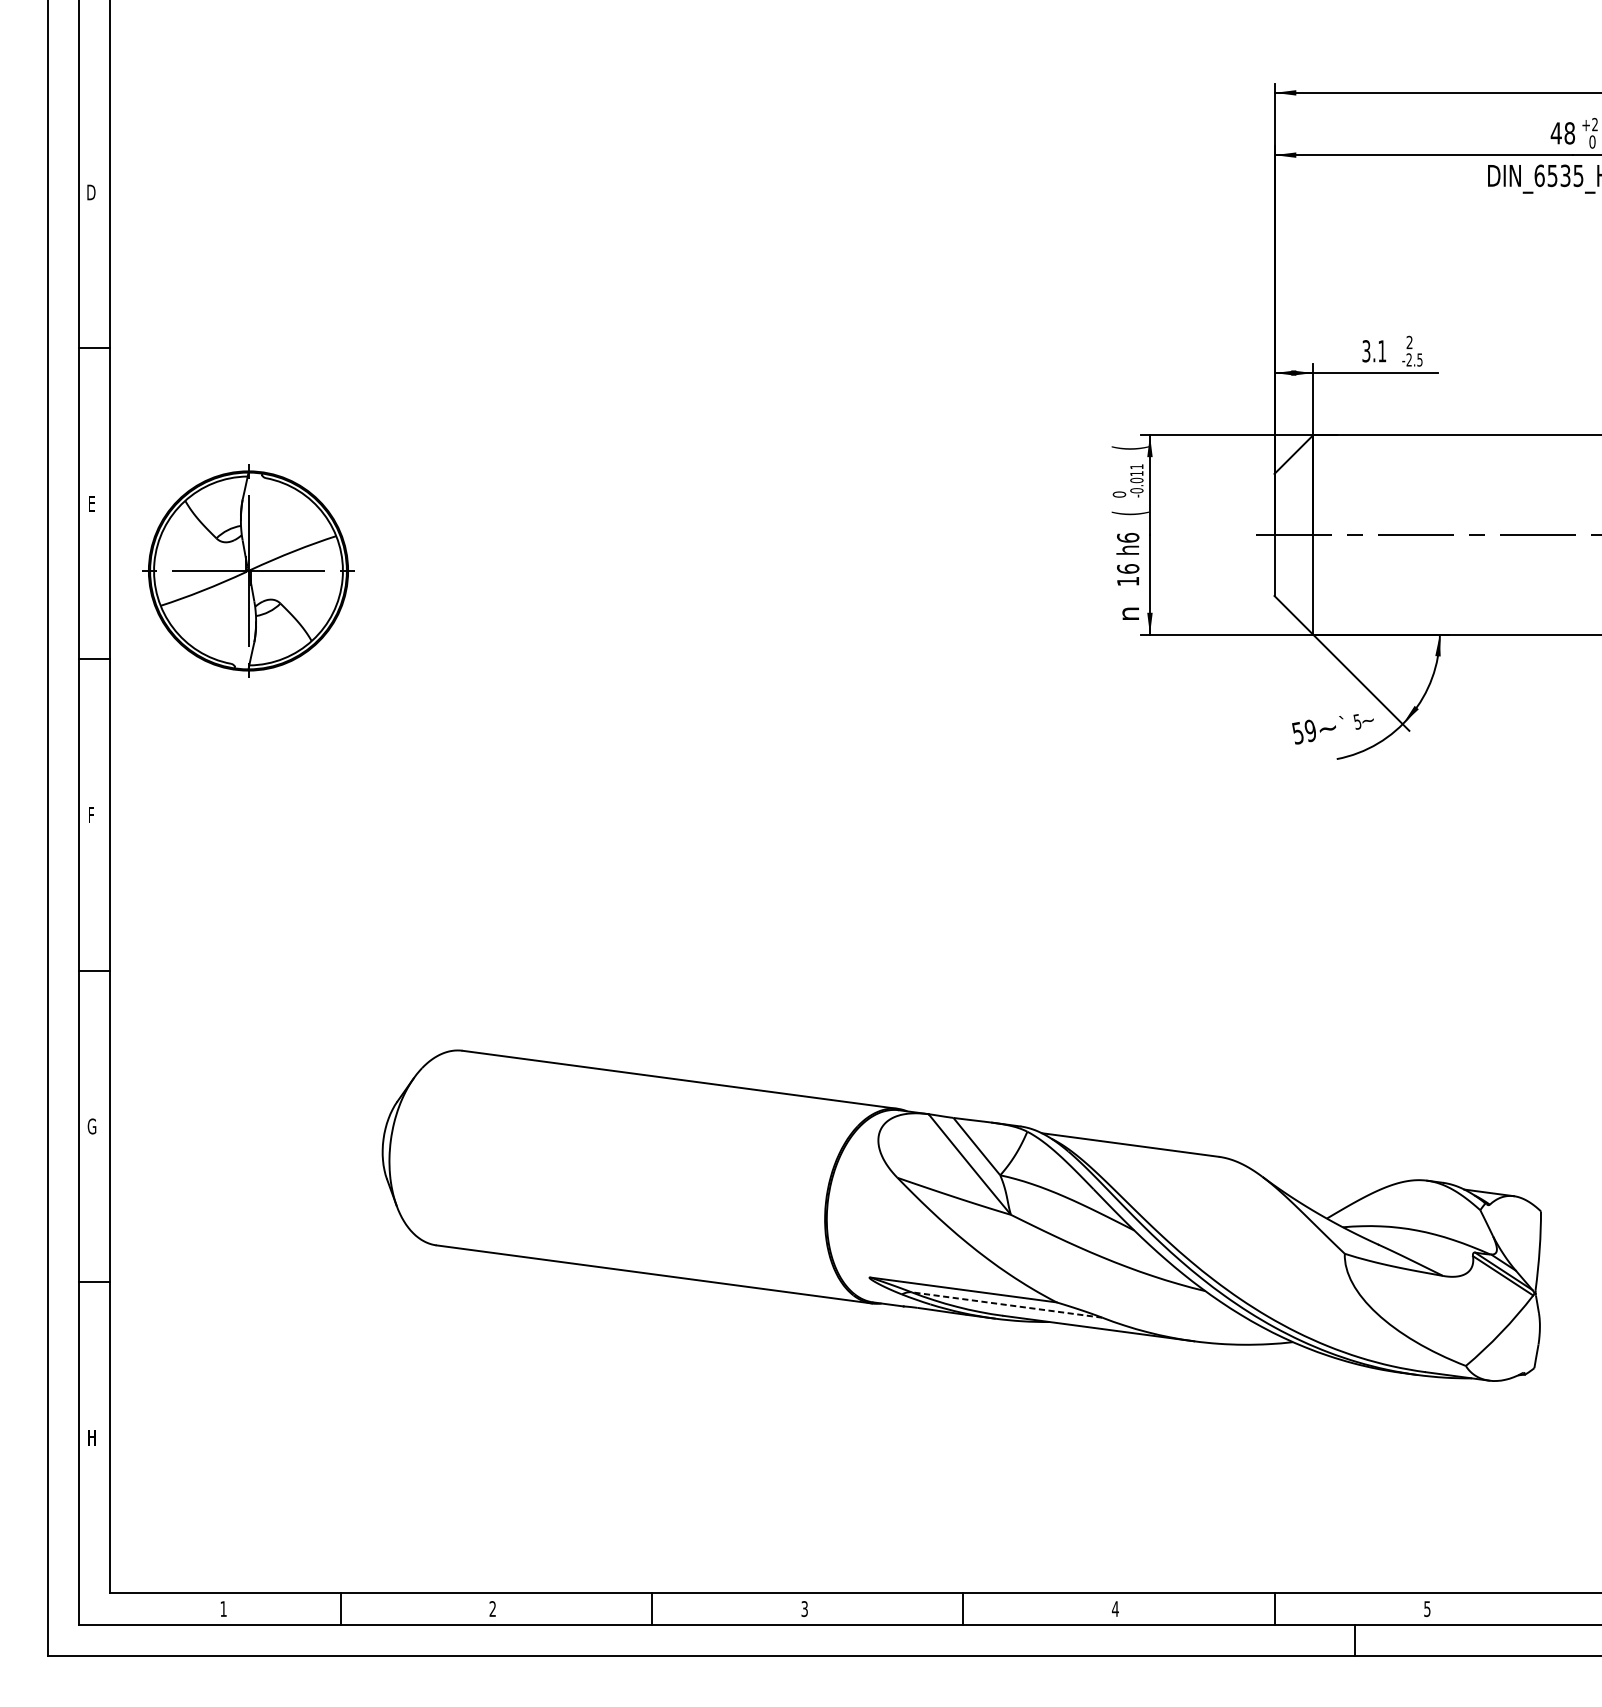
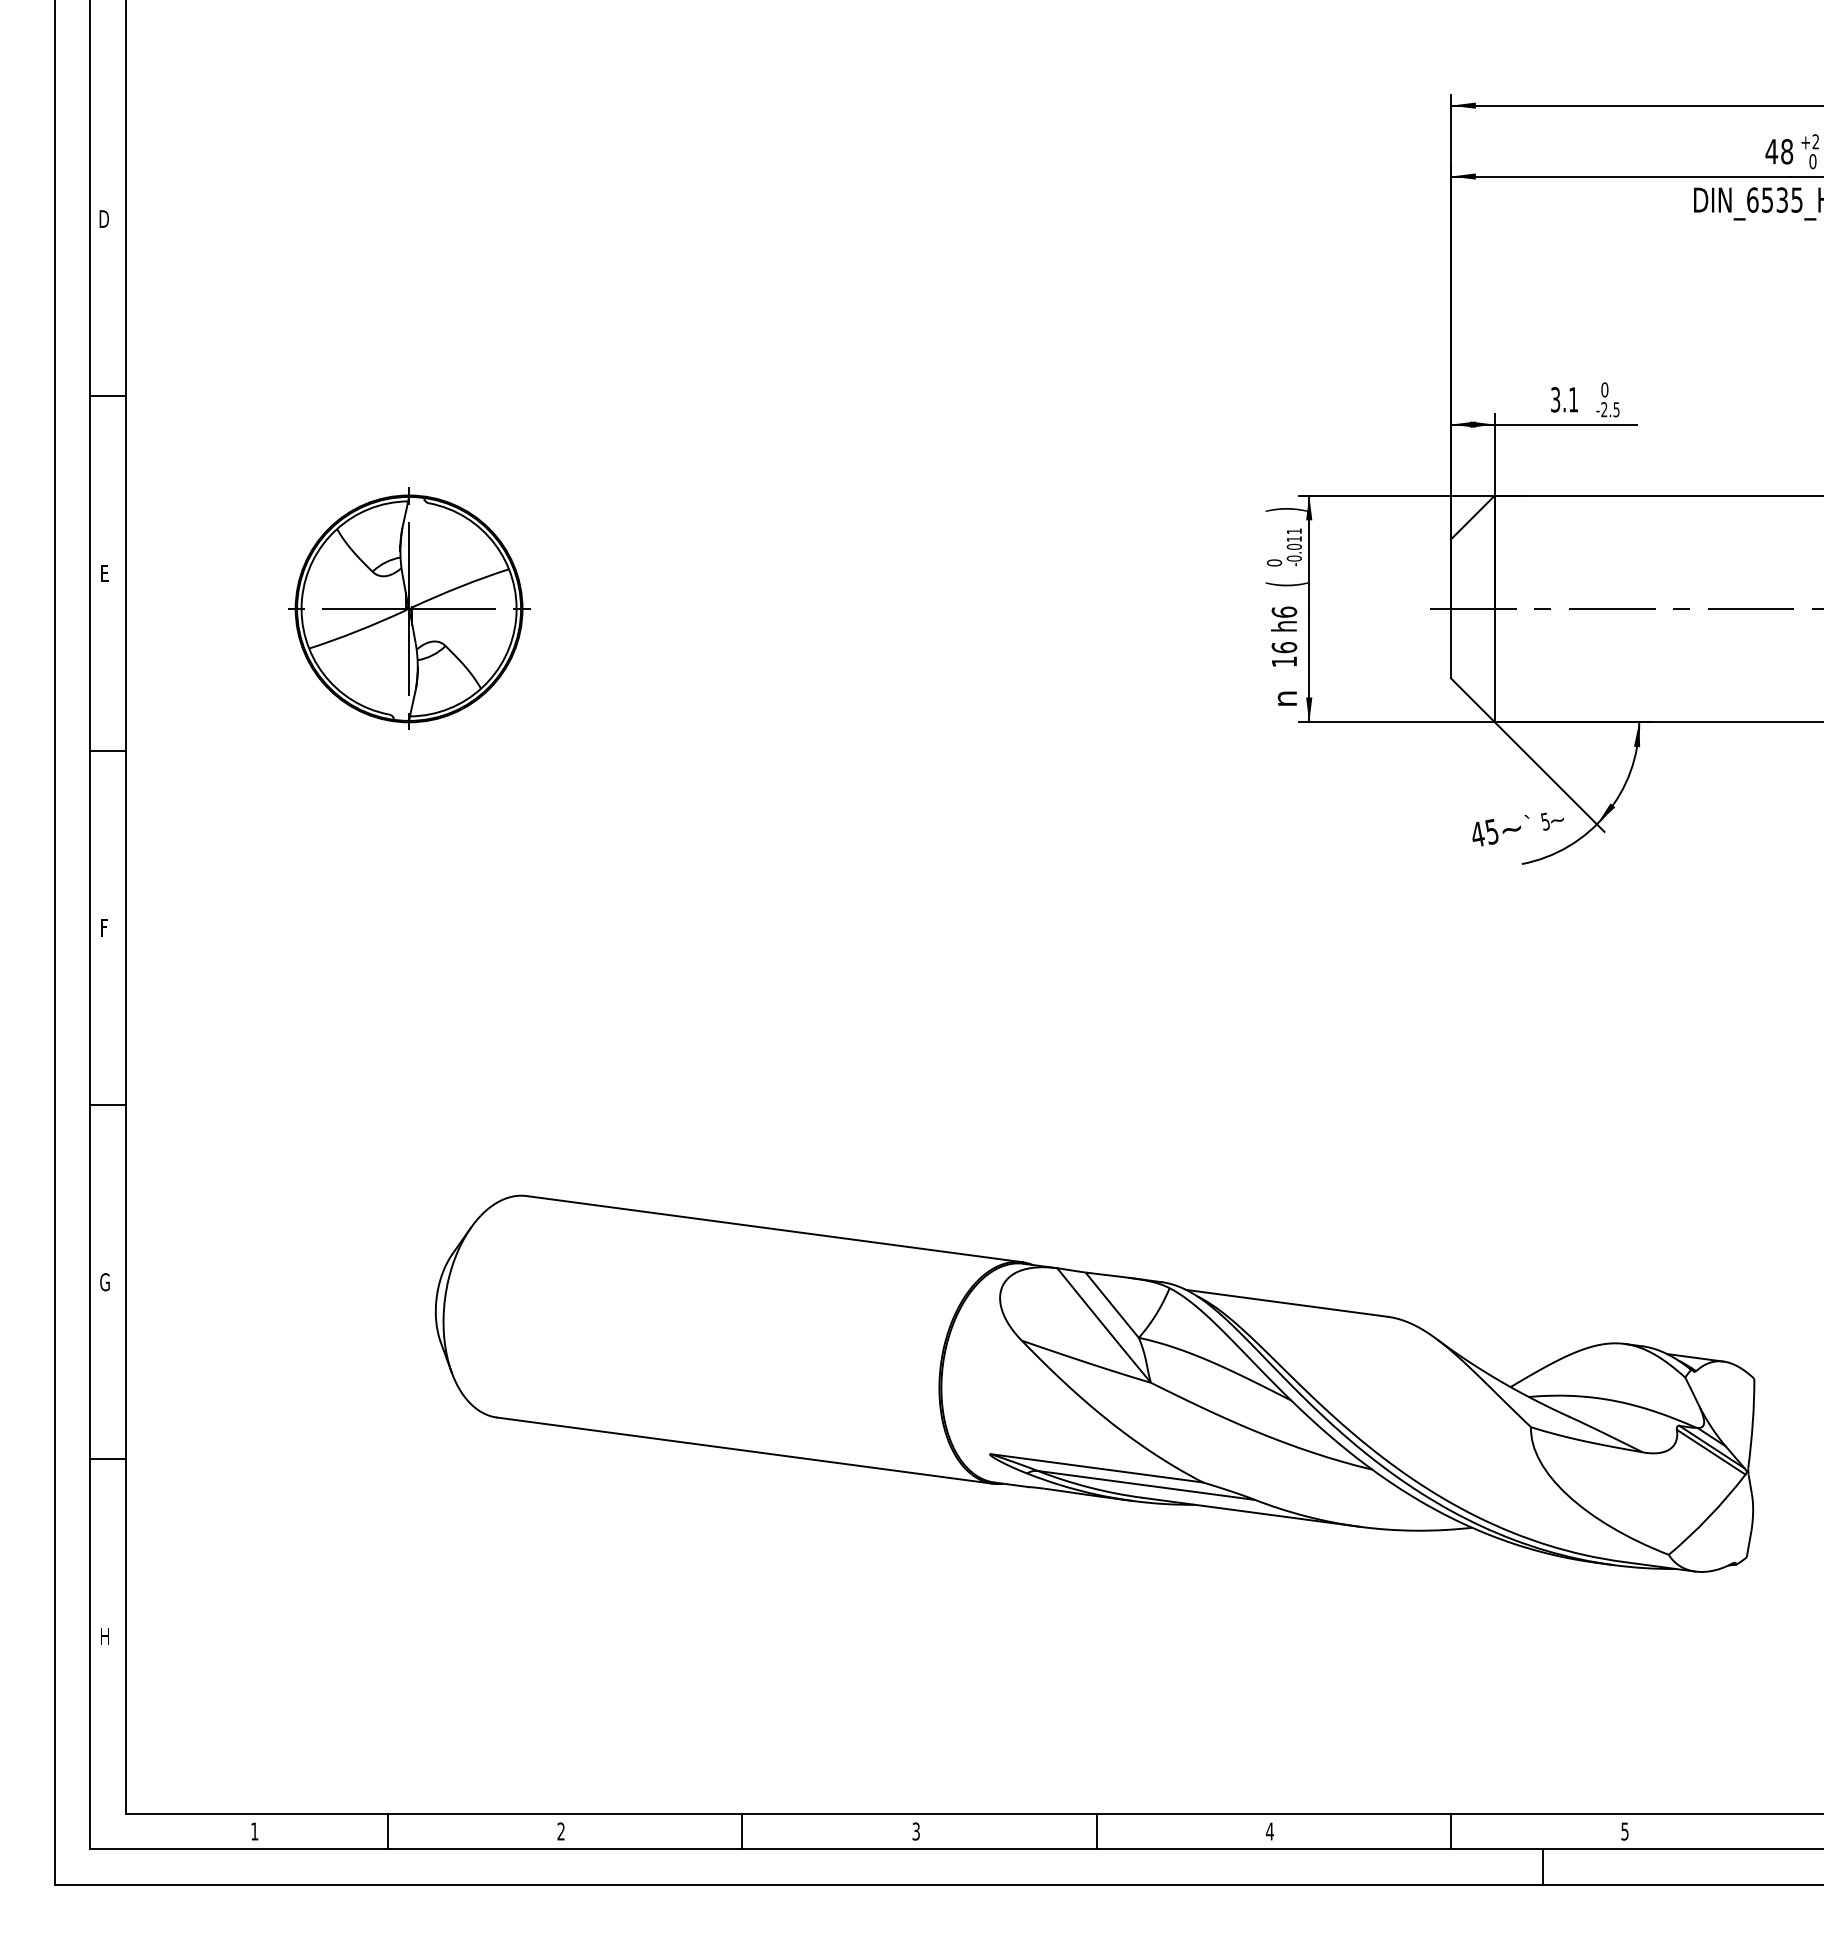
text: (1409, 342) -> (1604, 389), 2 -> 0
text: (1129, 447) -> (1286, 509), ( -> )
part: (248, 570) -> (409, 608), moved
text: (1303, 732) -> (1484, 833), 59 -> 45
line: (1007, 1305) -> (1146, 1485), dashed -> solid

